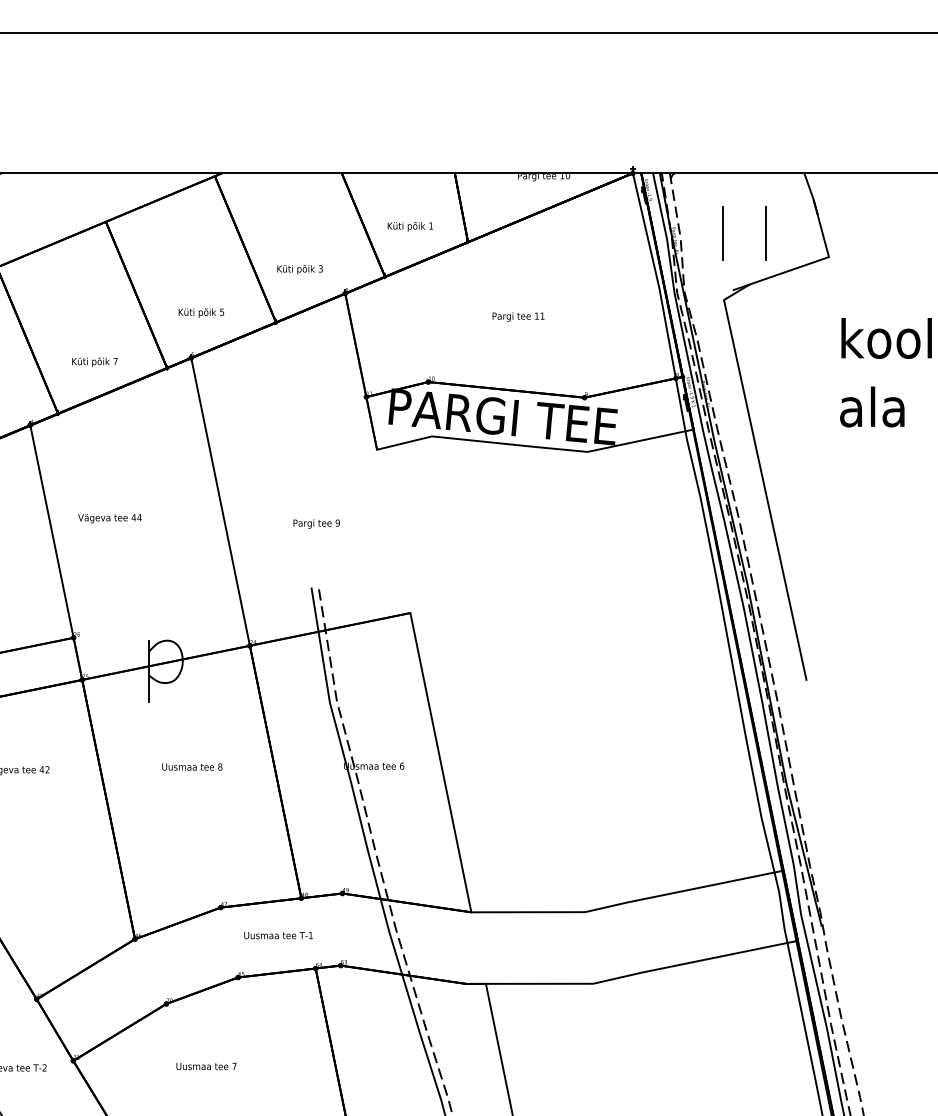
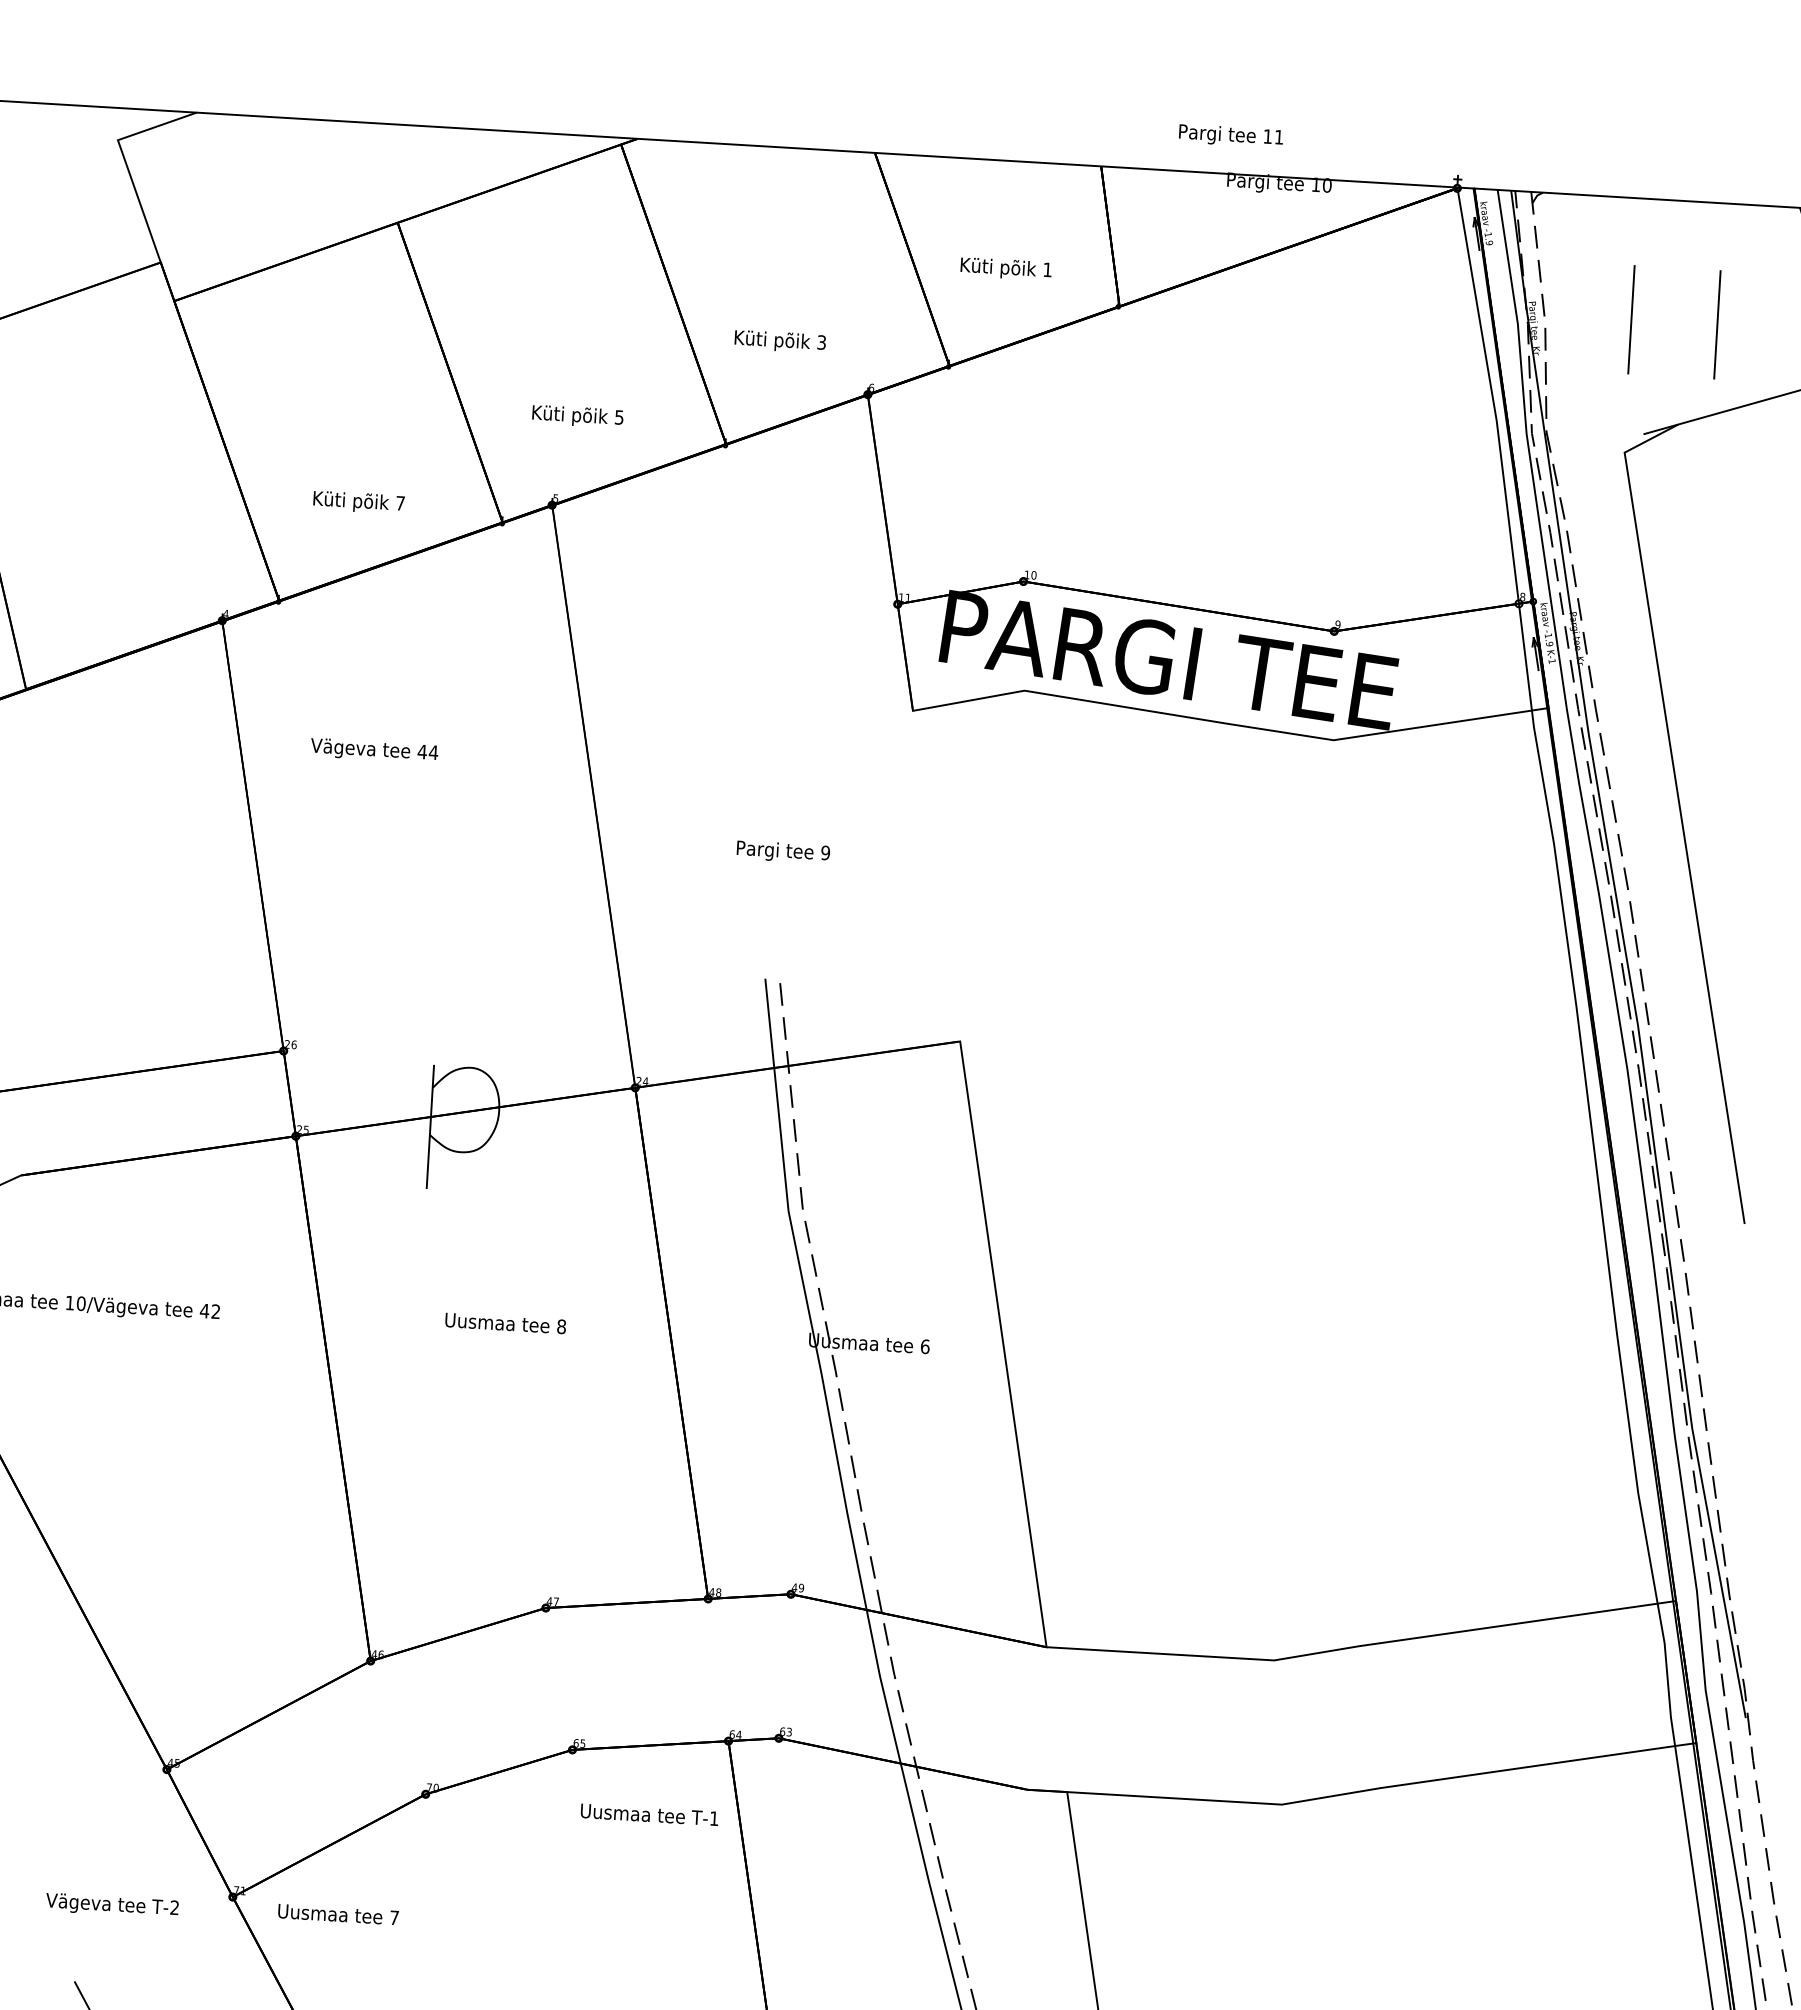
text: (518, 316) -> (1230, 135), moved
text: (109, 518) -> (373, 750), moved
text: (278, 935) -> (649, 1814), moved
text: (206, 1066) -> (338, 1914), moved

